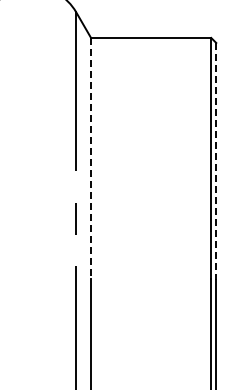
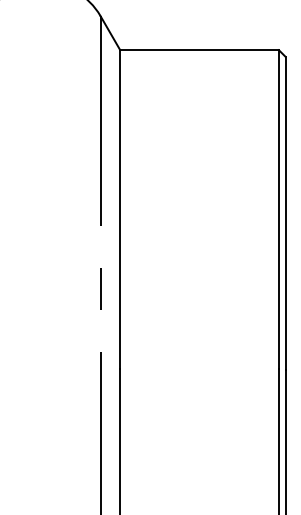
line: (91, 158) -> (120, 209), dashed -> solid
line: (216, 161) -> (285, 213), dashed -> solid

